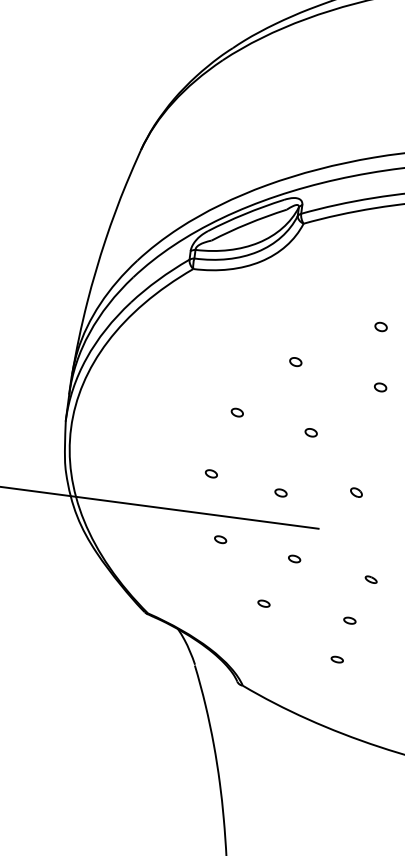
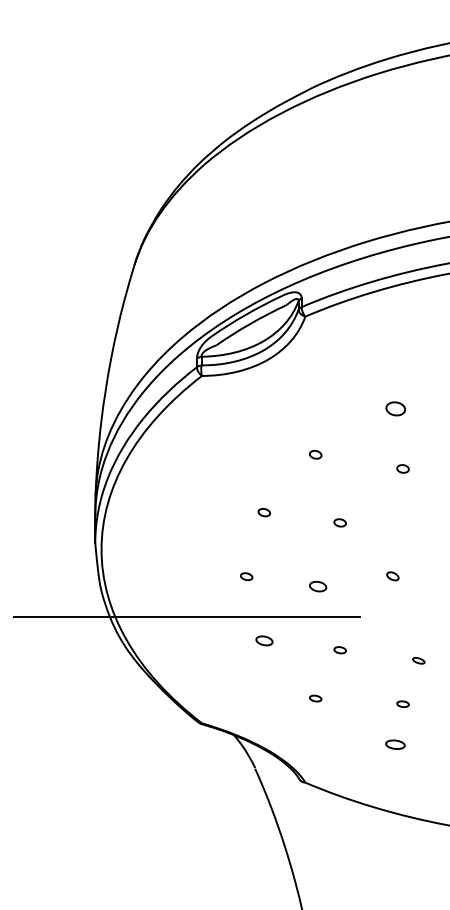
part: (380, 326) -> (395, 408), size x1.6
part: (280, 492) -> (317, 586), size x1.4
part: (219, 539) -> (263, 640), size x1.4
part: (337, 658) -> (395, 743), size x1.6

